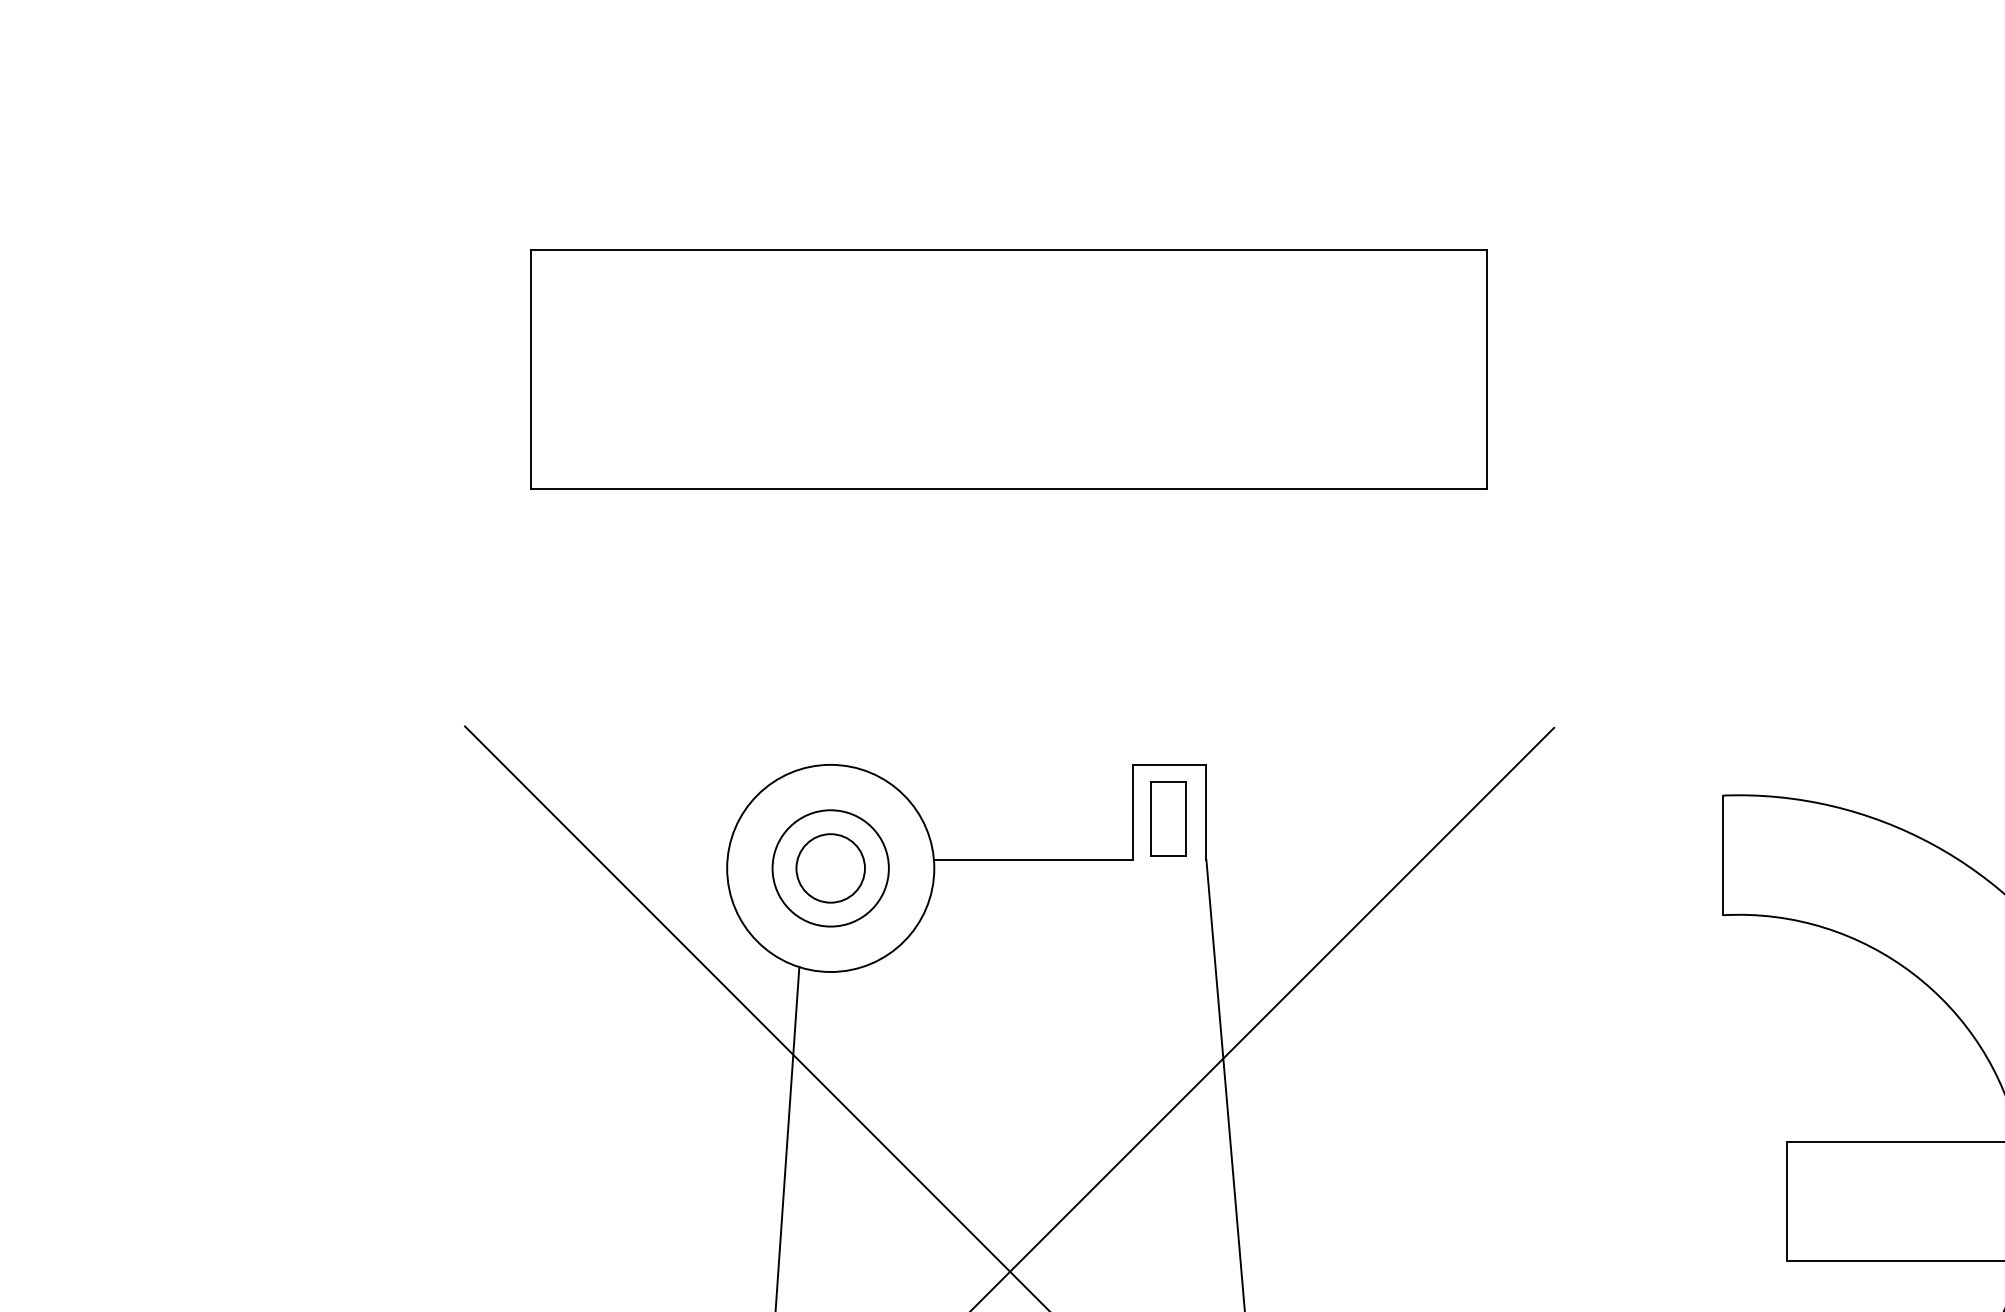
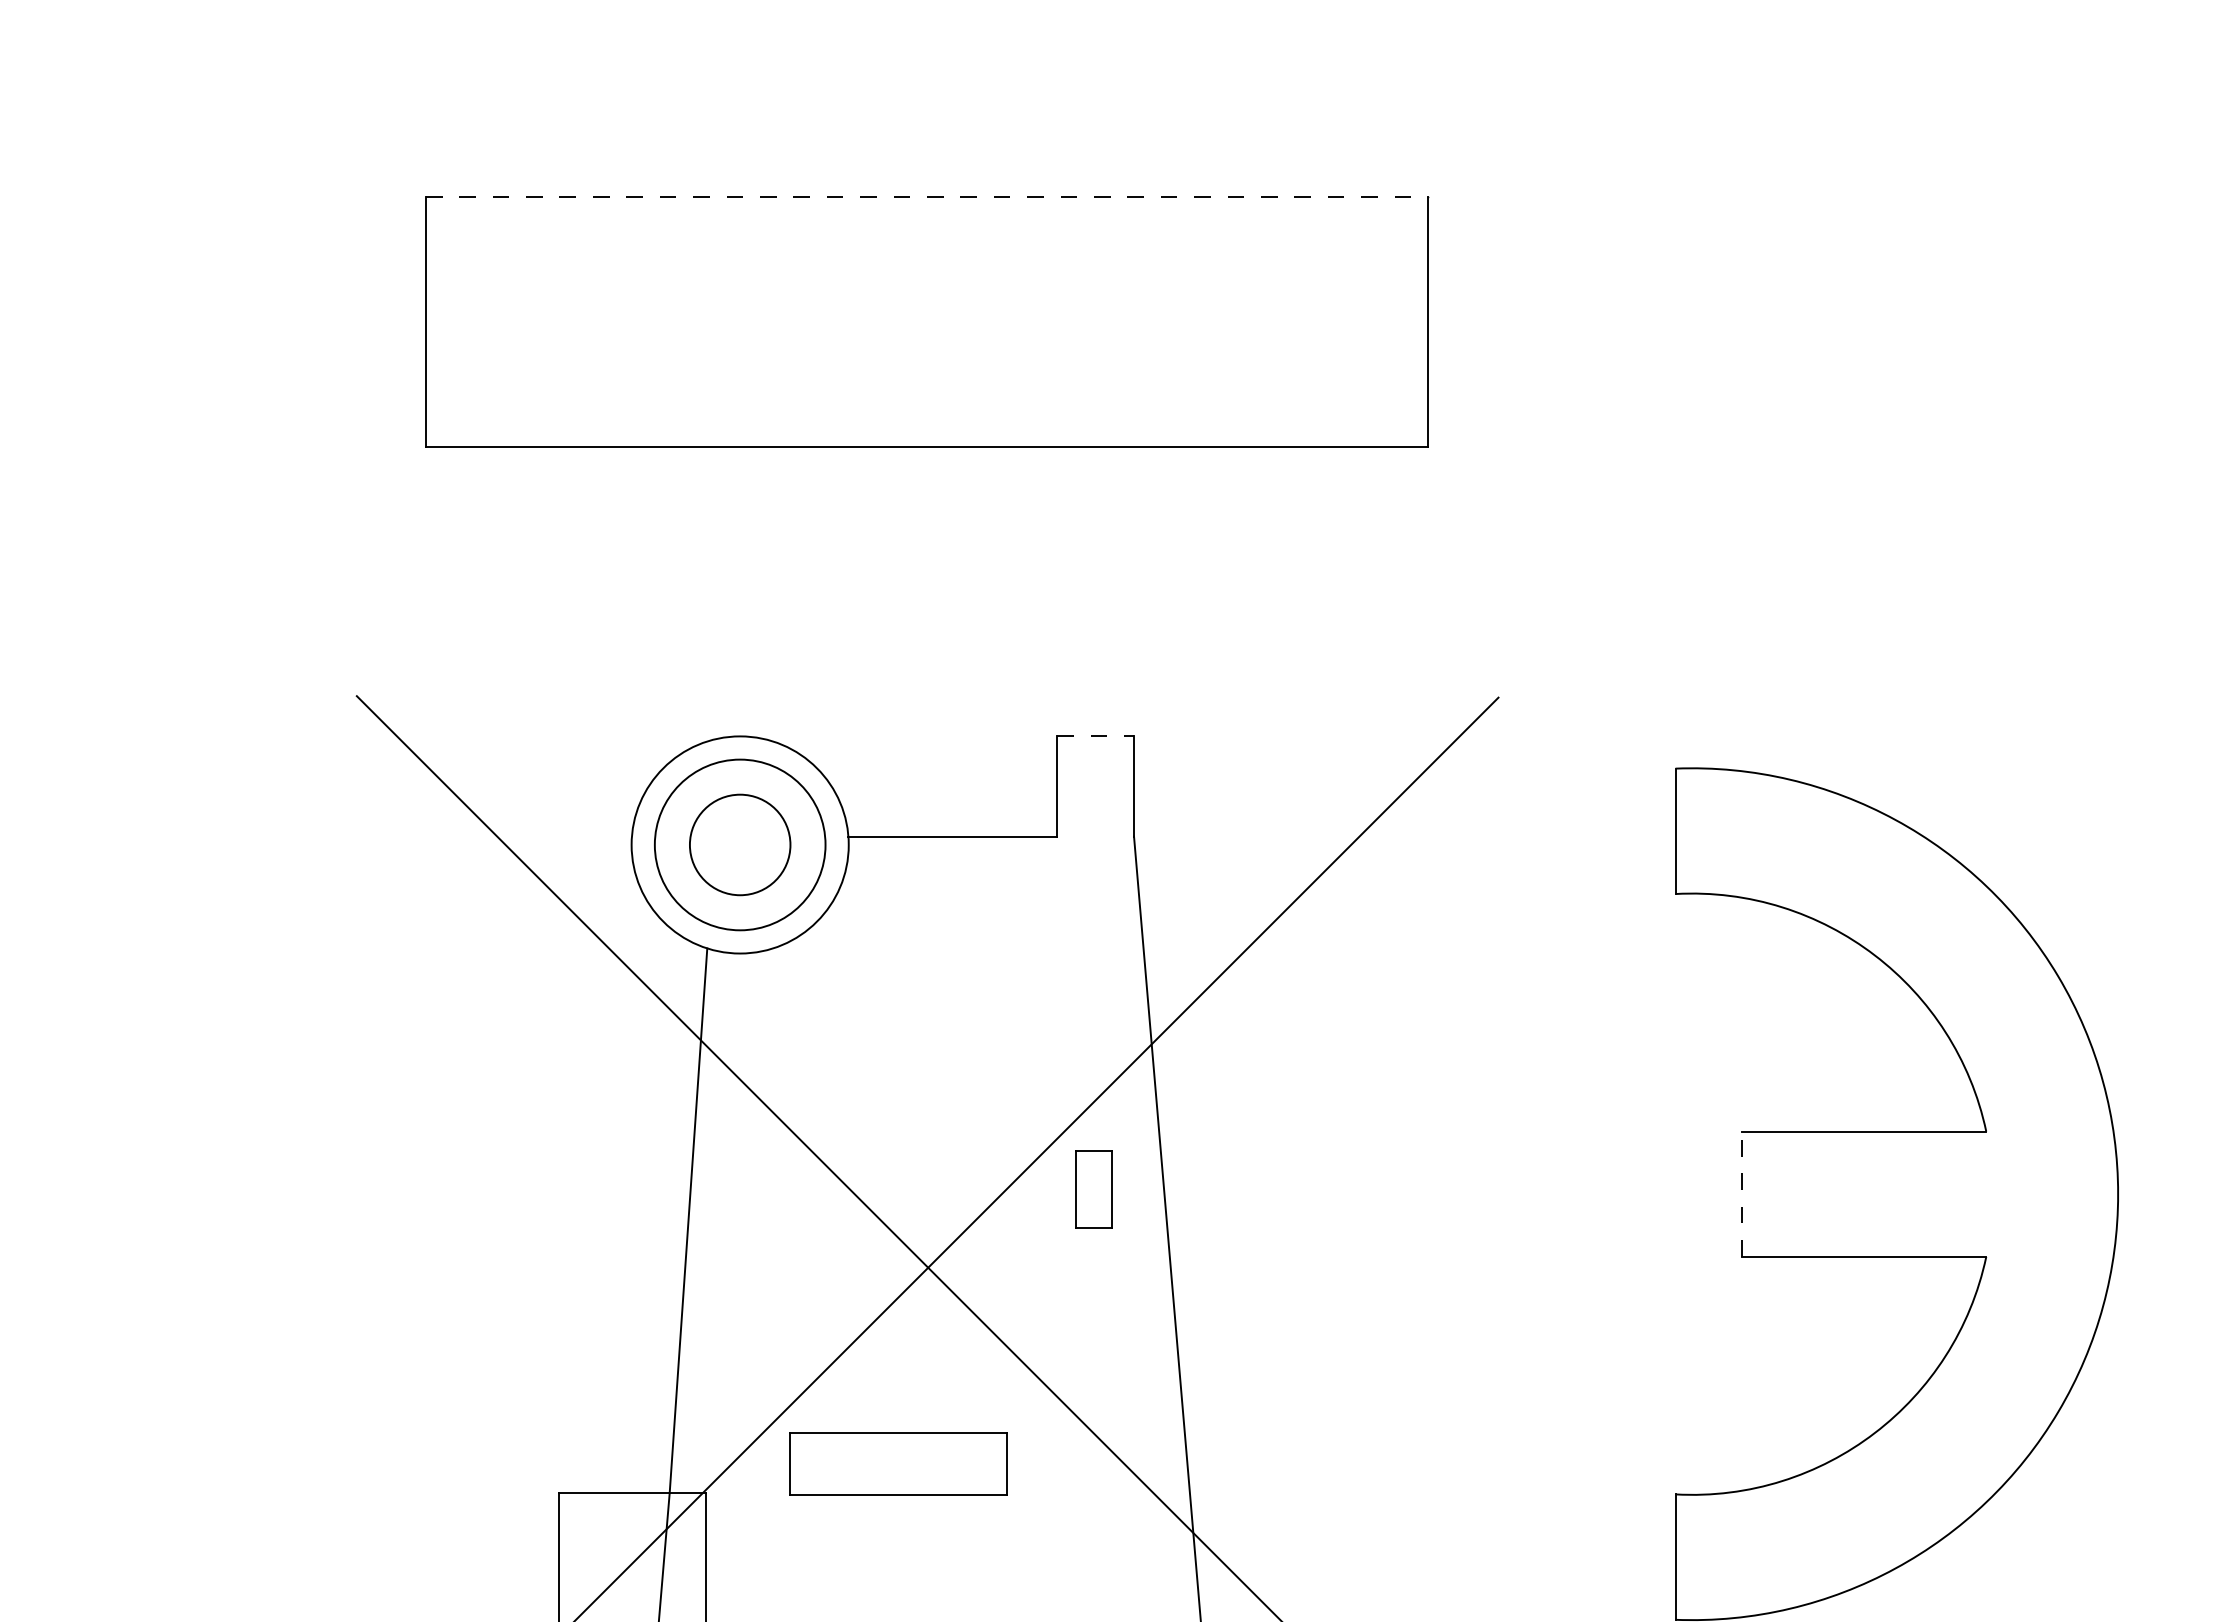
line: (1009, 249) -> (927, 196), solid -> dashed
line: (1170, 764) -> (1096, 736), solid -> dashed
part: (1167, 819) -> (1093, 1189), moved
circle: (831, 867) -> (740, 844), size x1.4
circle: (831, 867) -> (740, 844), size x1.4
line: (1786, 1201) -> (1742, 1194), solid -> dashed

